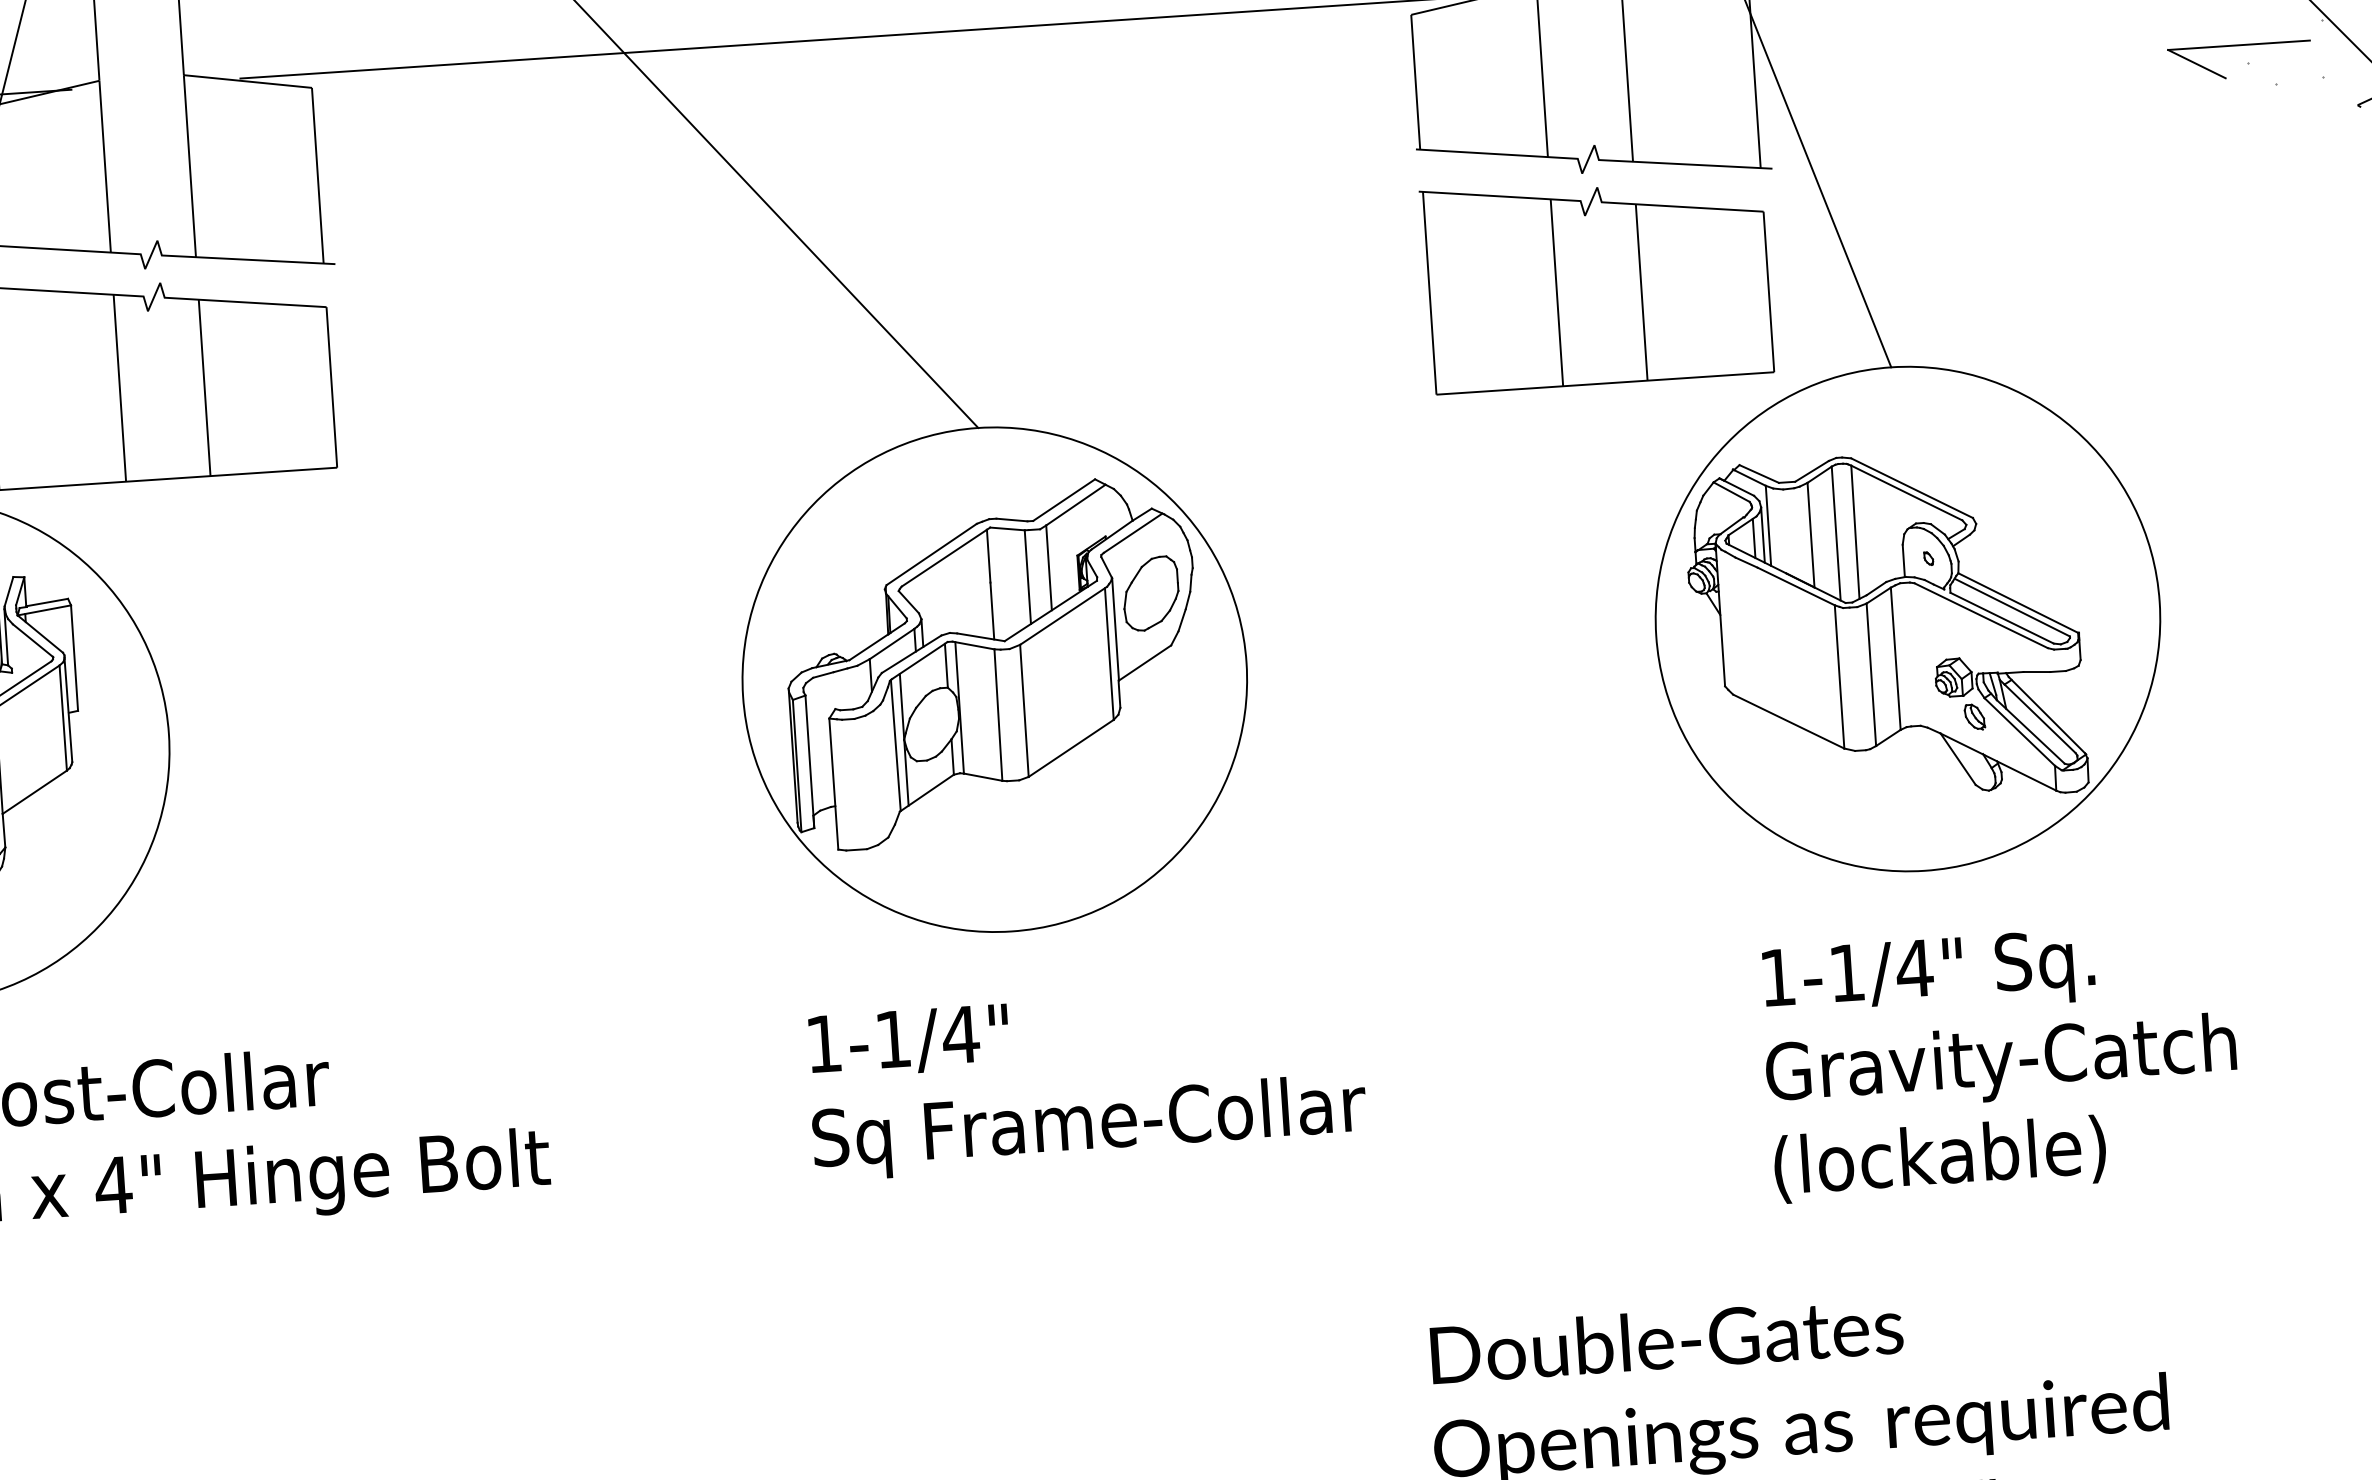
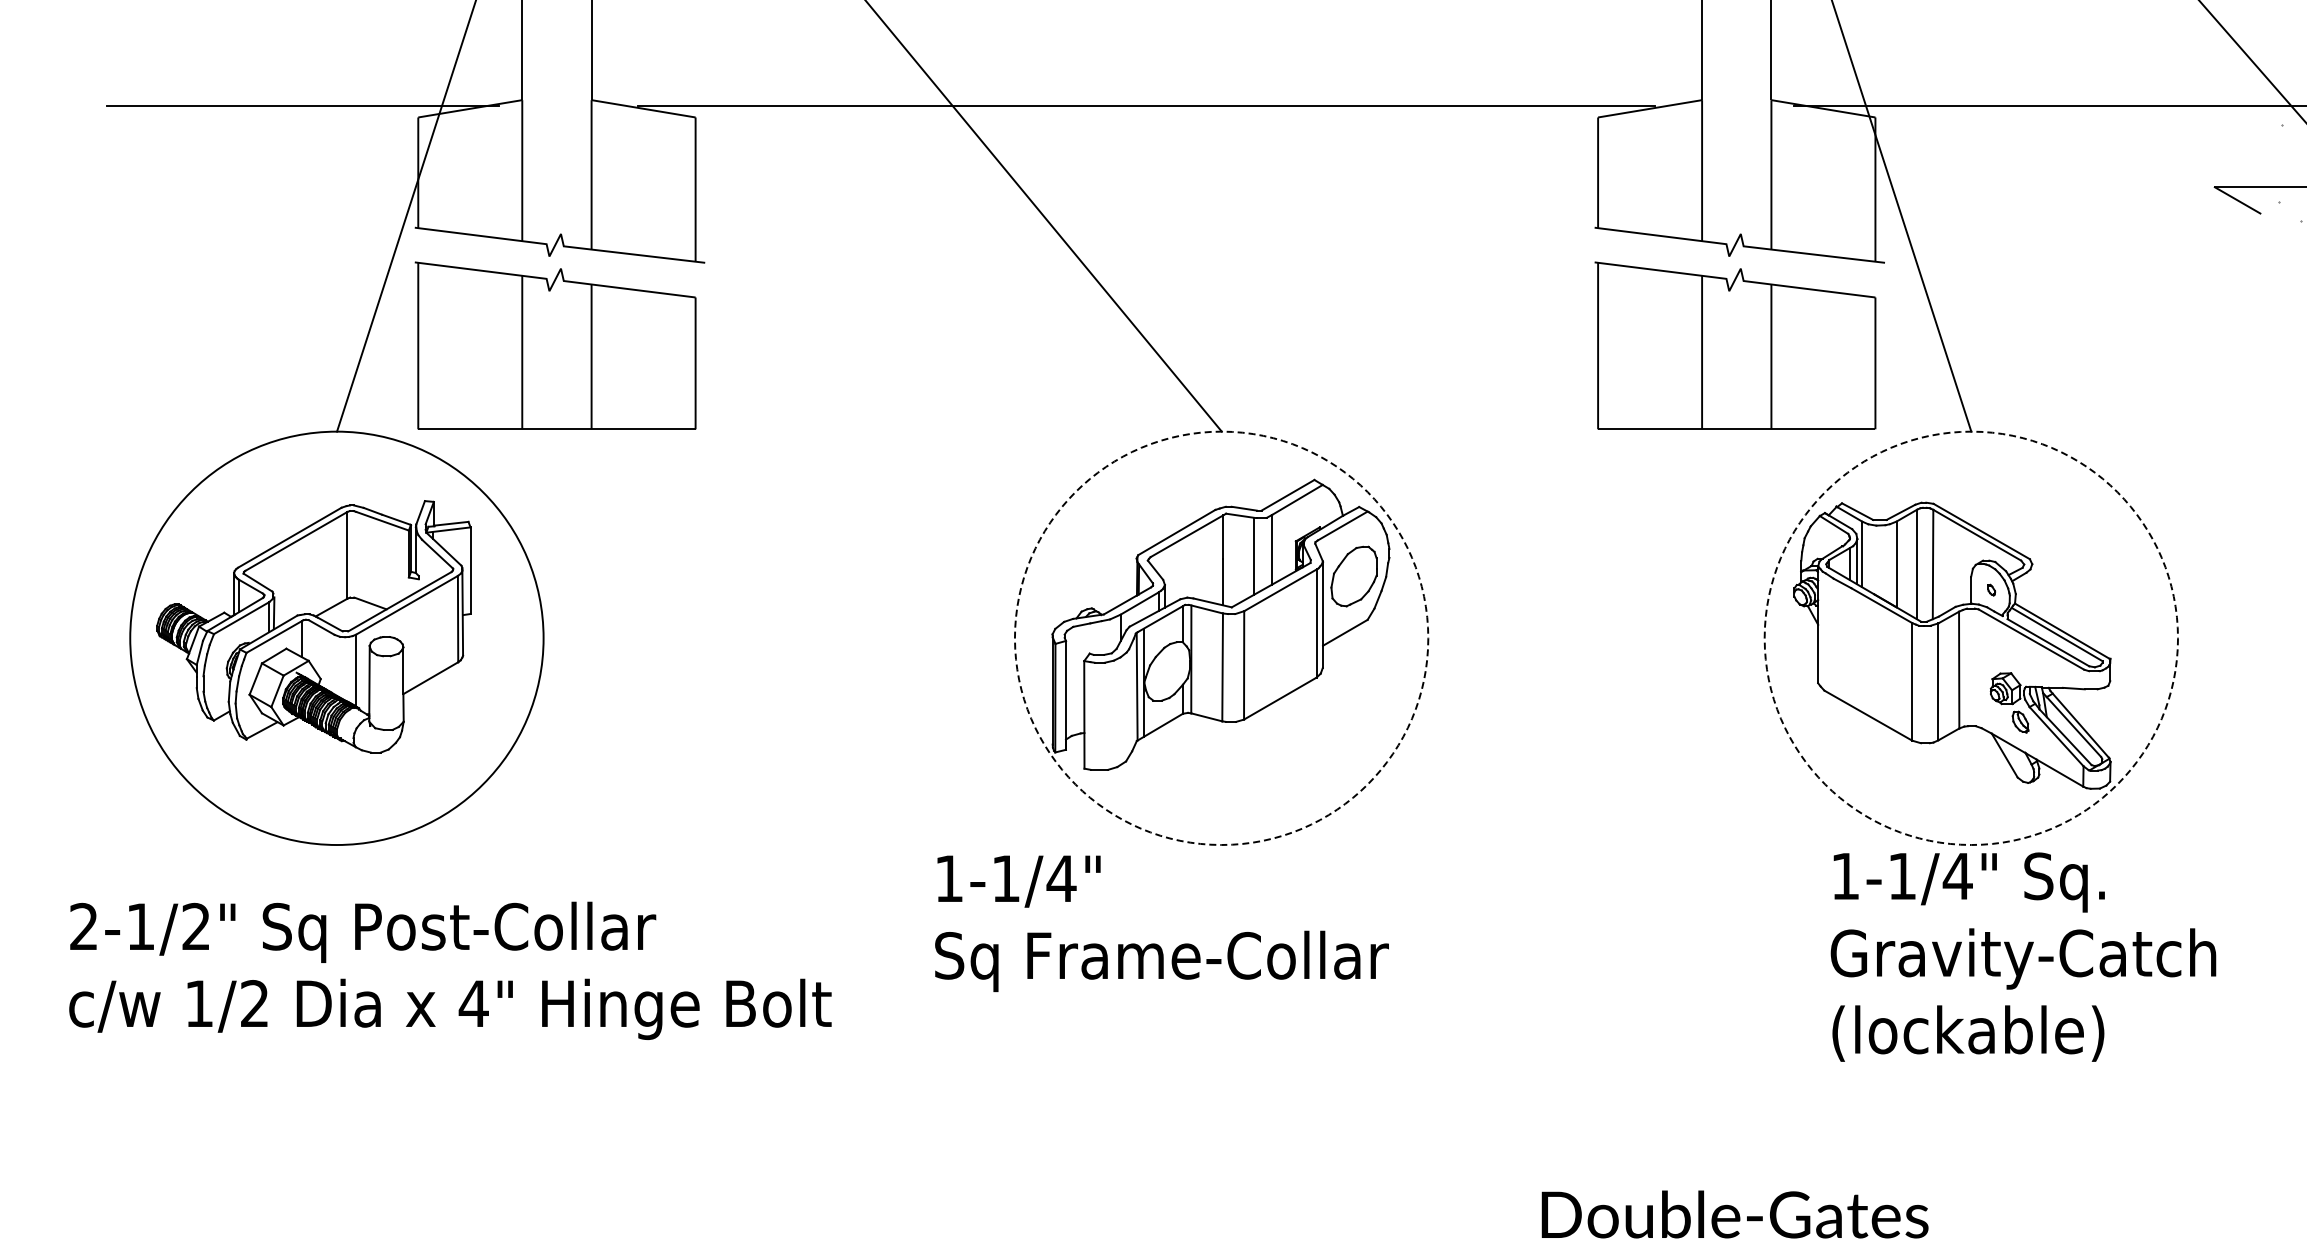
circle: (1908, 619) -> (1971, 638), solid -> dashed
circle: (994, 679) -> (1221, 638), solid -> dashed
text: (2001, 1060) -> (2023, 956), moved
text: (1086, 1081) -> (1161, 923), moved

